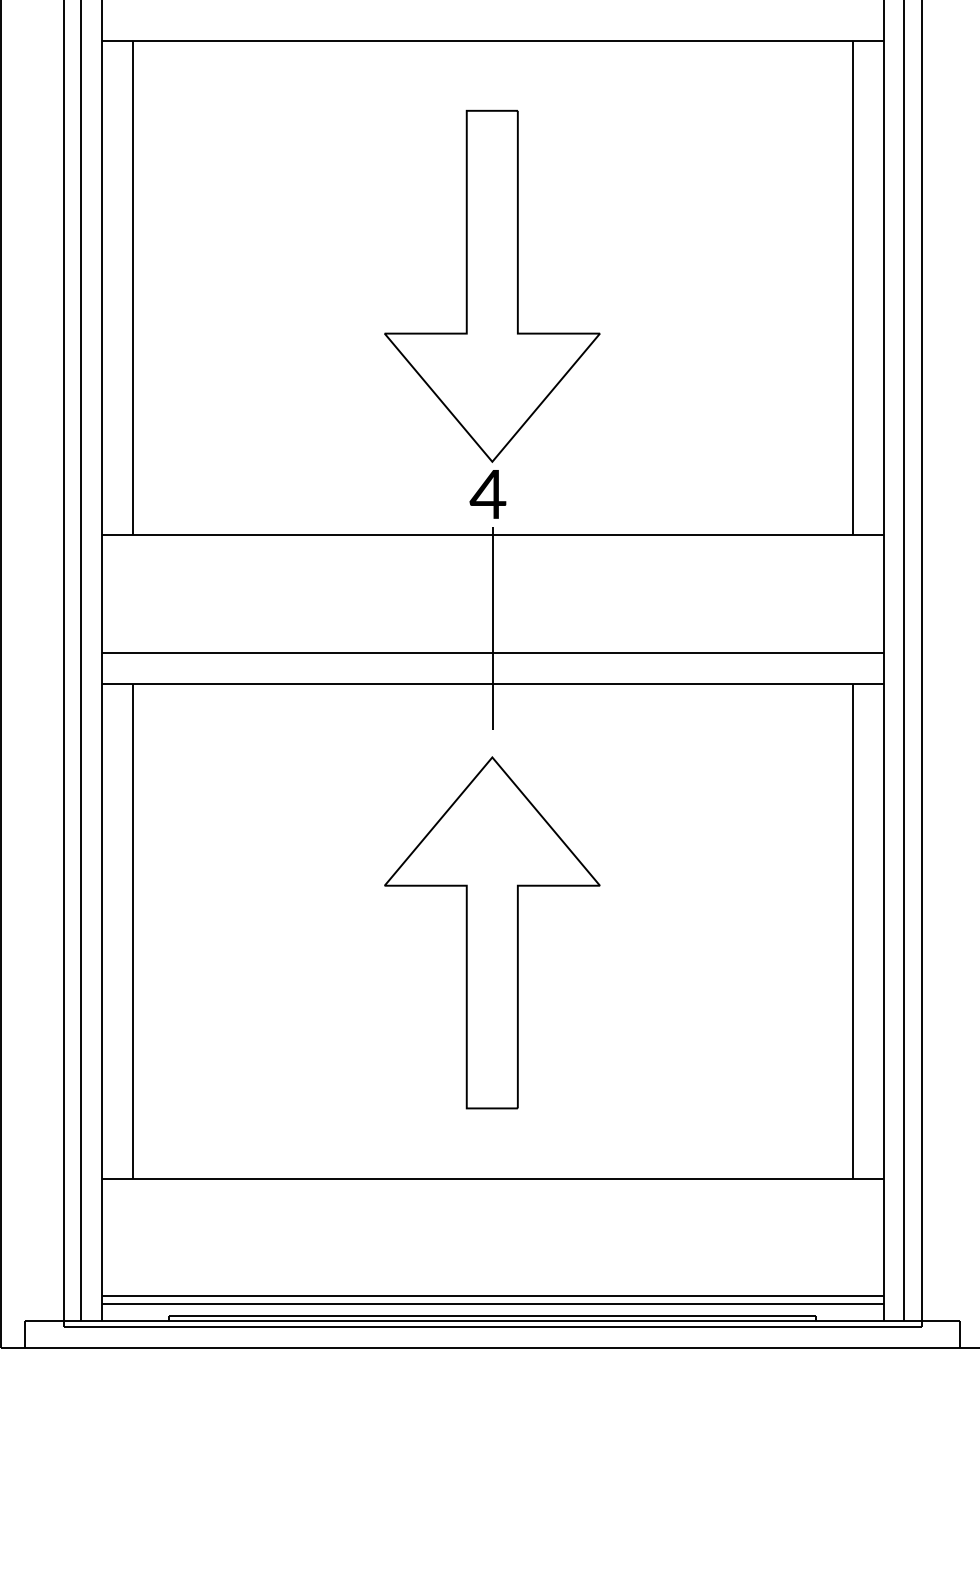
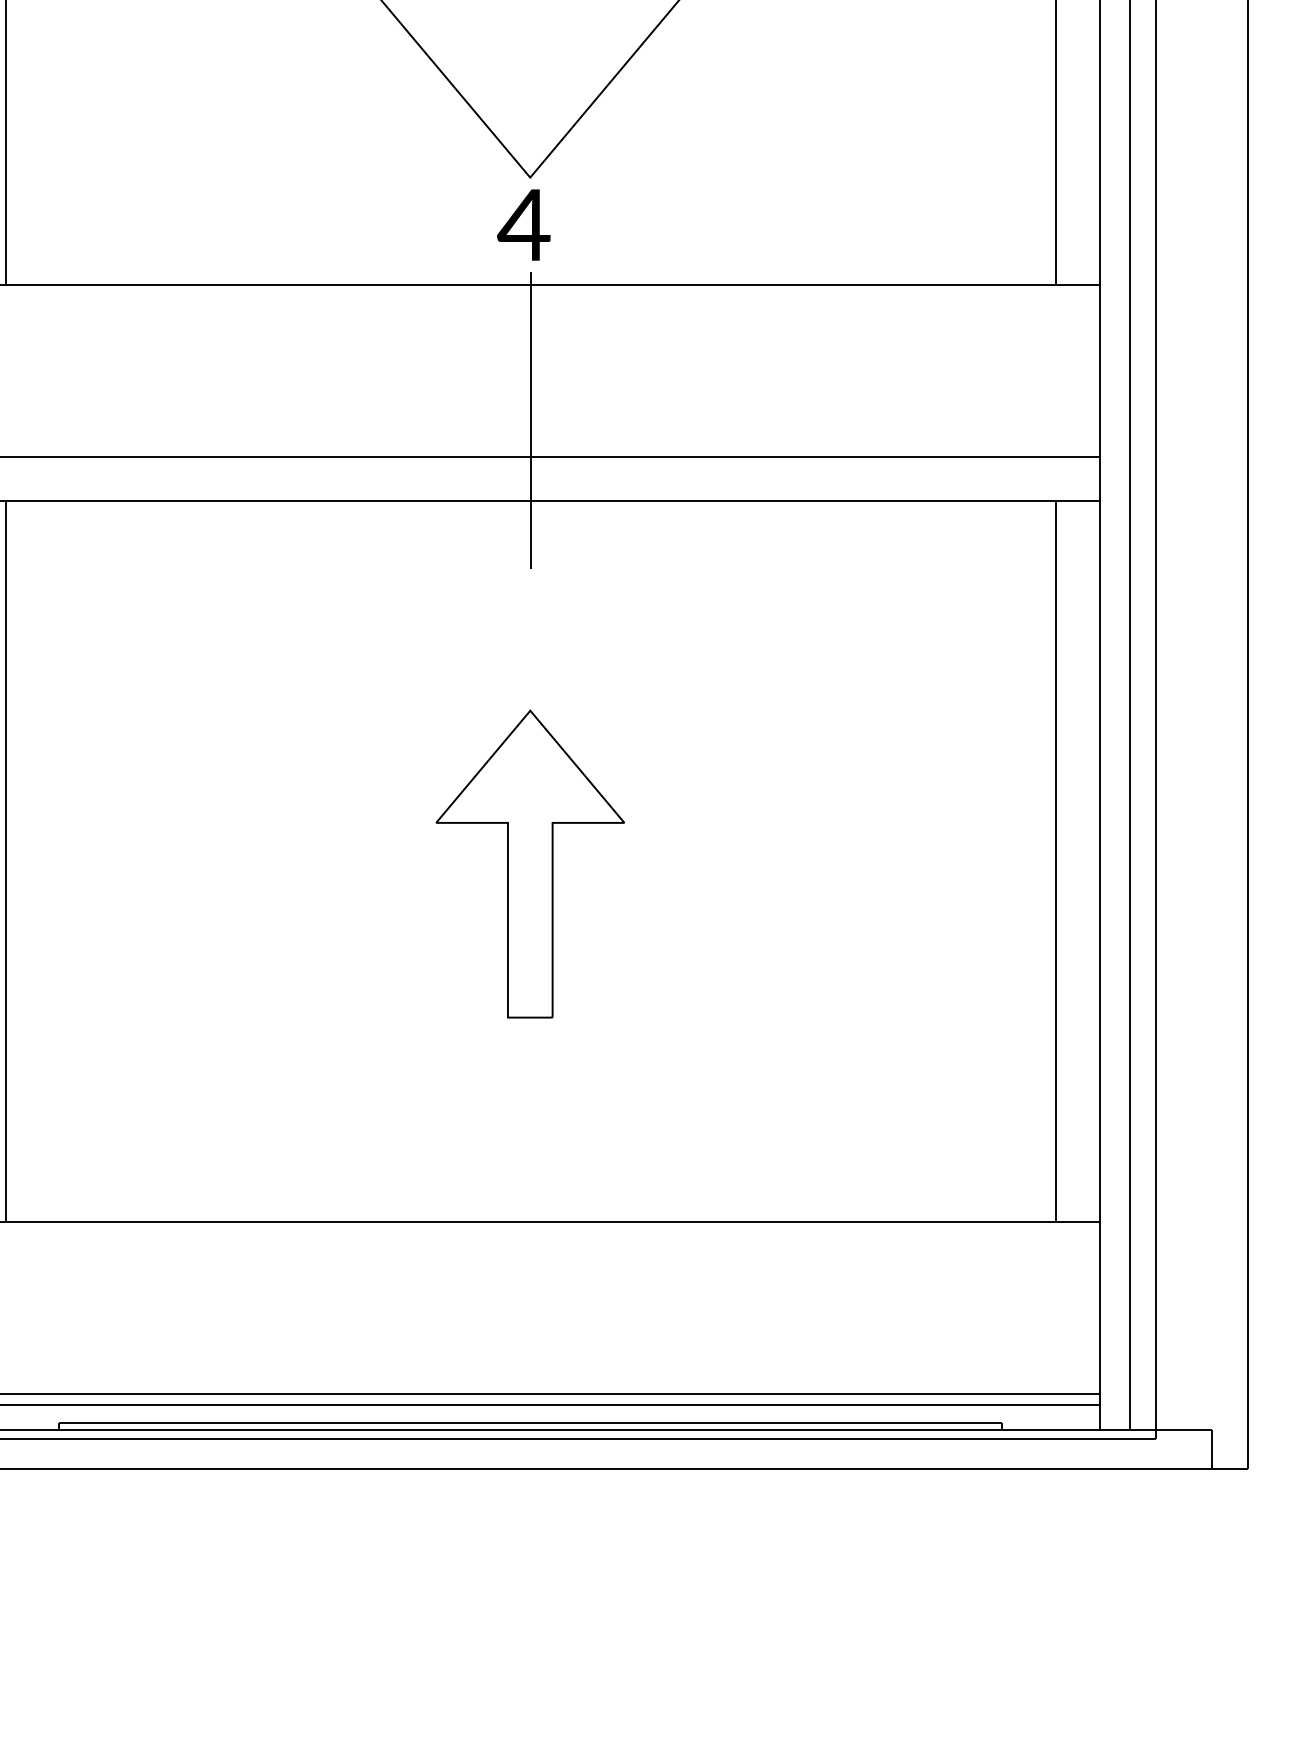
part: (492, 932) -> (530, 863), size x0.6

